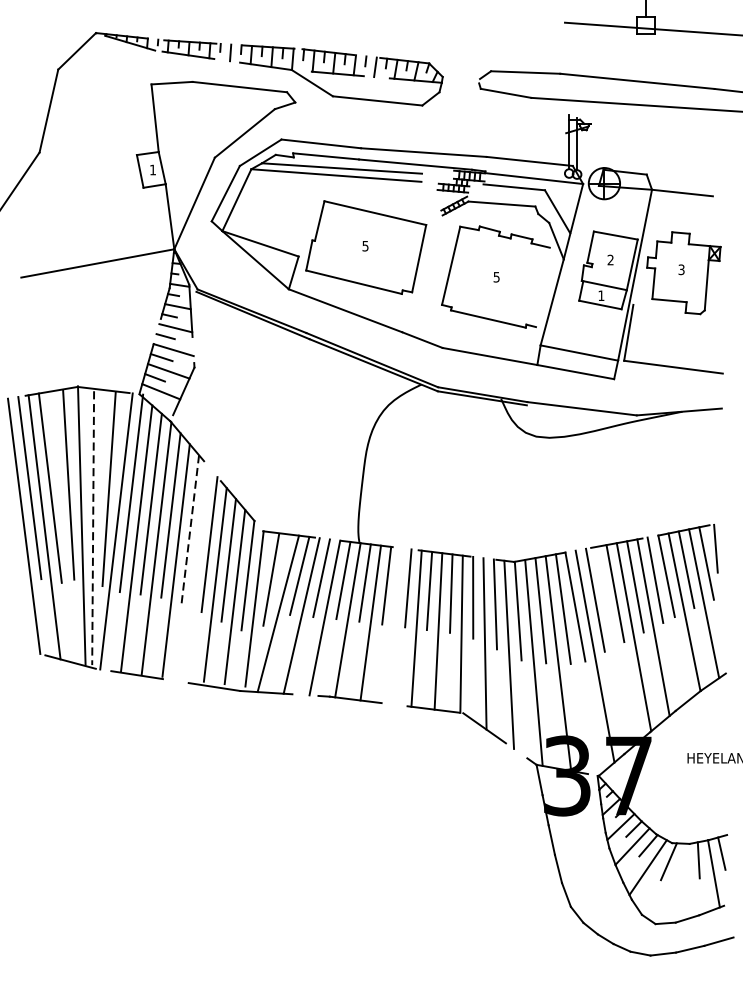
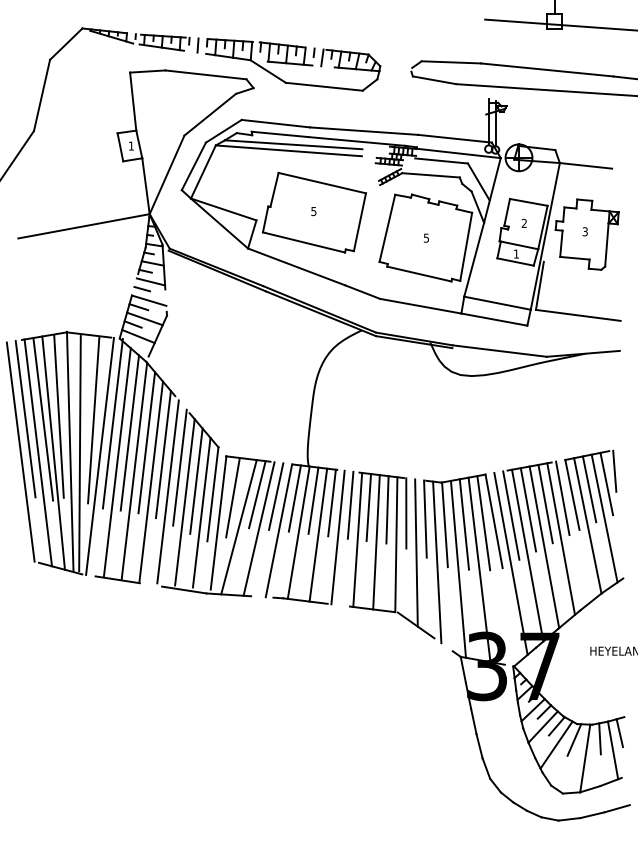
line: (543, 286) -> (466, 246), added
line: (62, 526) -> (53, 452), added
line: (92, 528) -> (79, 453), dashed -> solid
line: (190, 530) -> (163, 455), dashed -> solid
line: (195, 572) -> (167, 491), added
line: (393, 625) -> (337, 537), added
line: (614, 646) -> (527, 555), added
line: (681, 883) -> (585, 758), added

